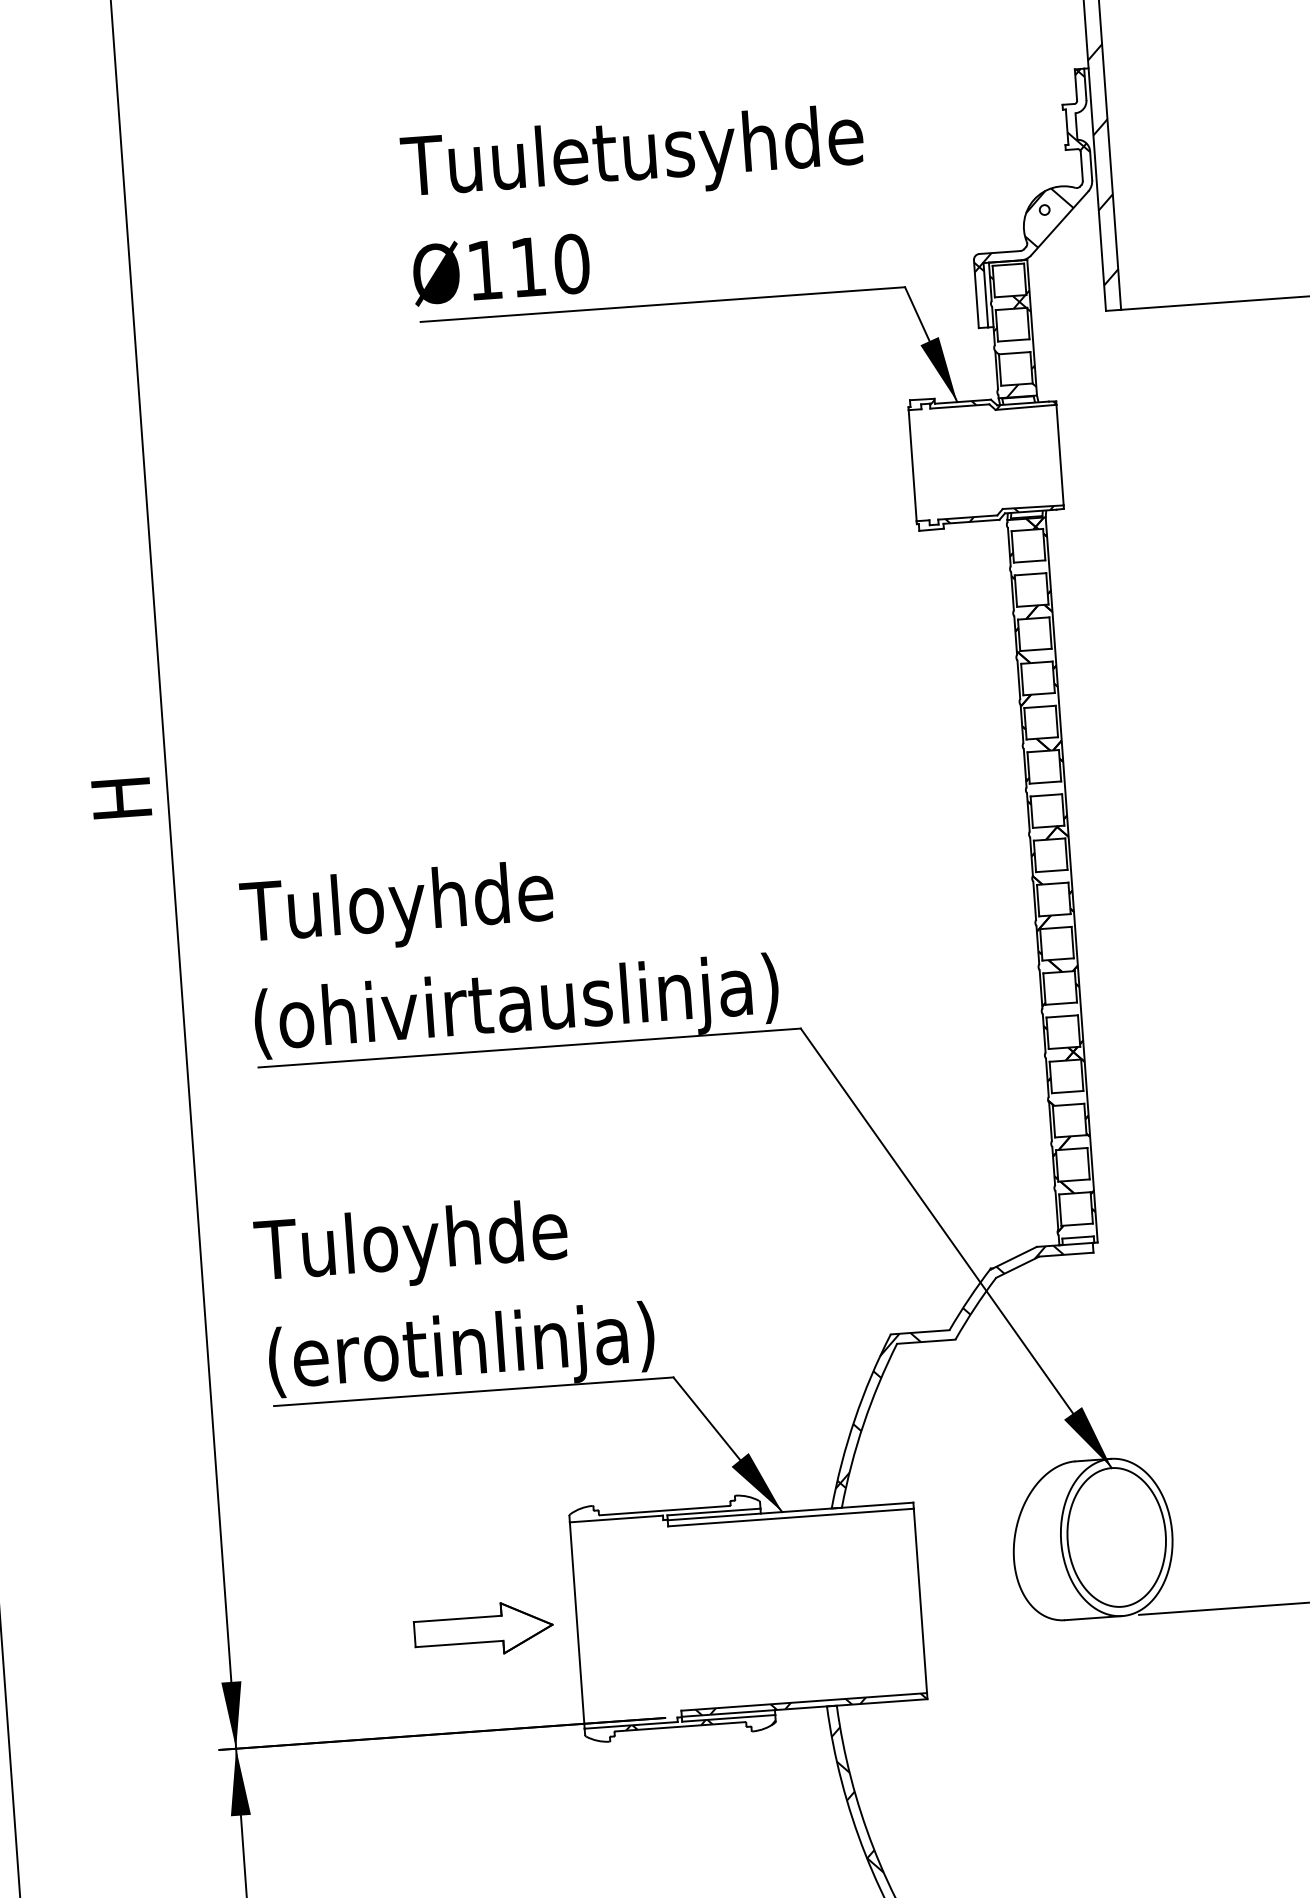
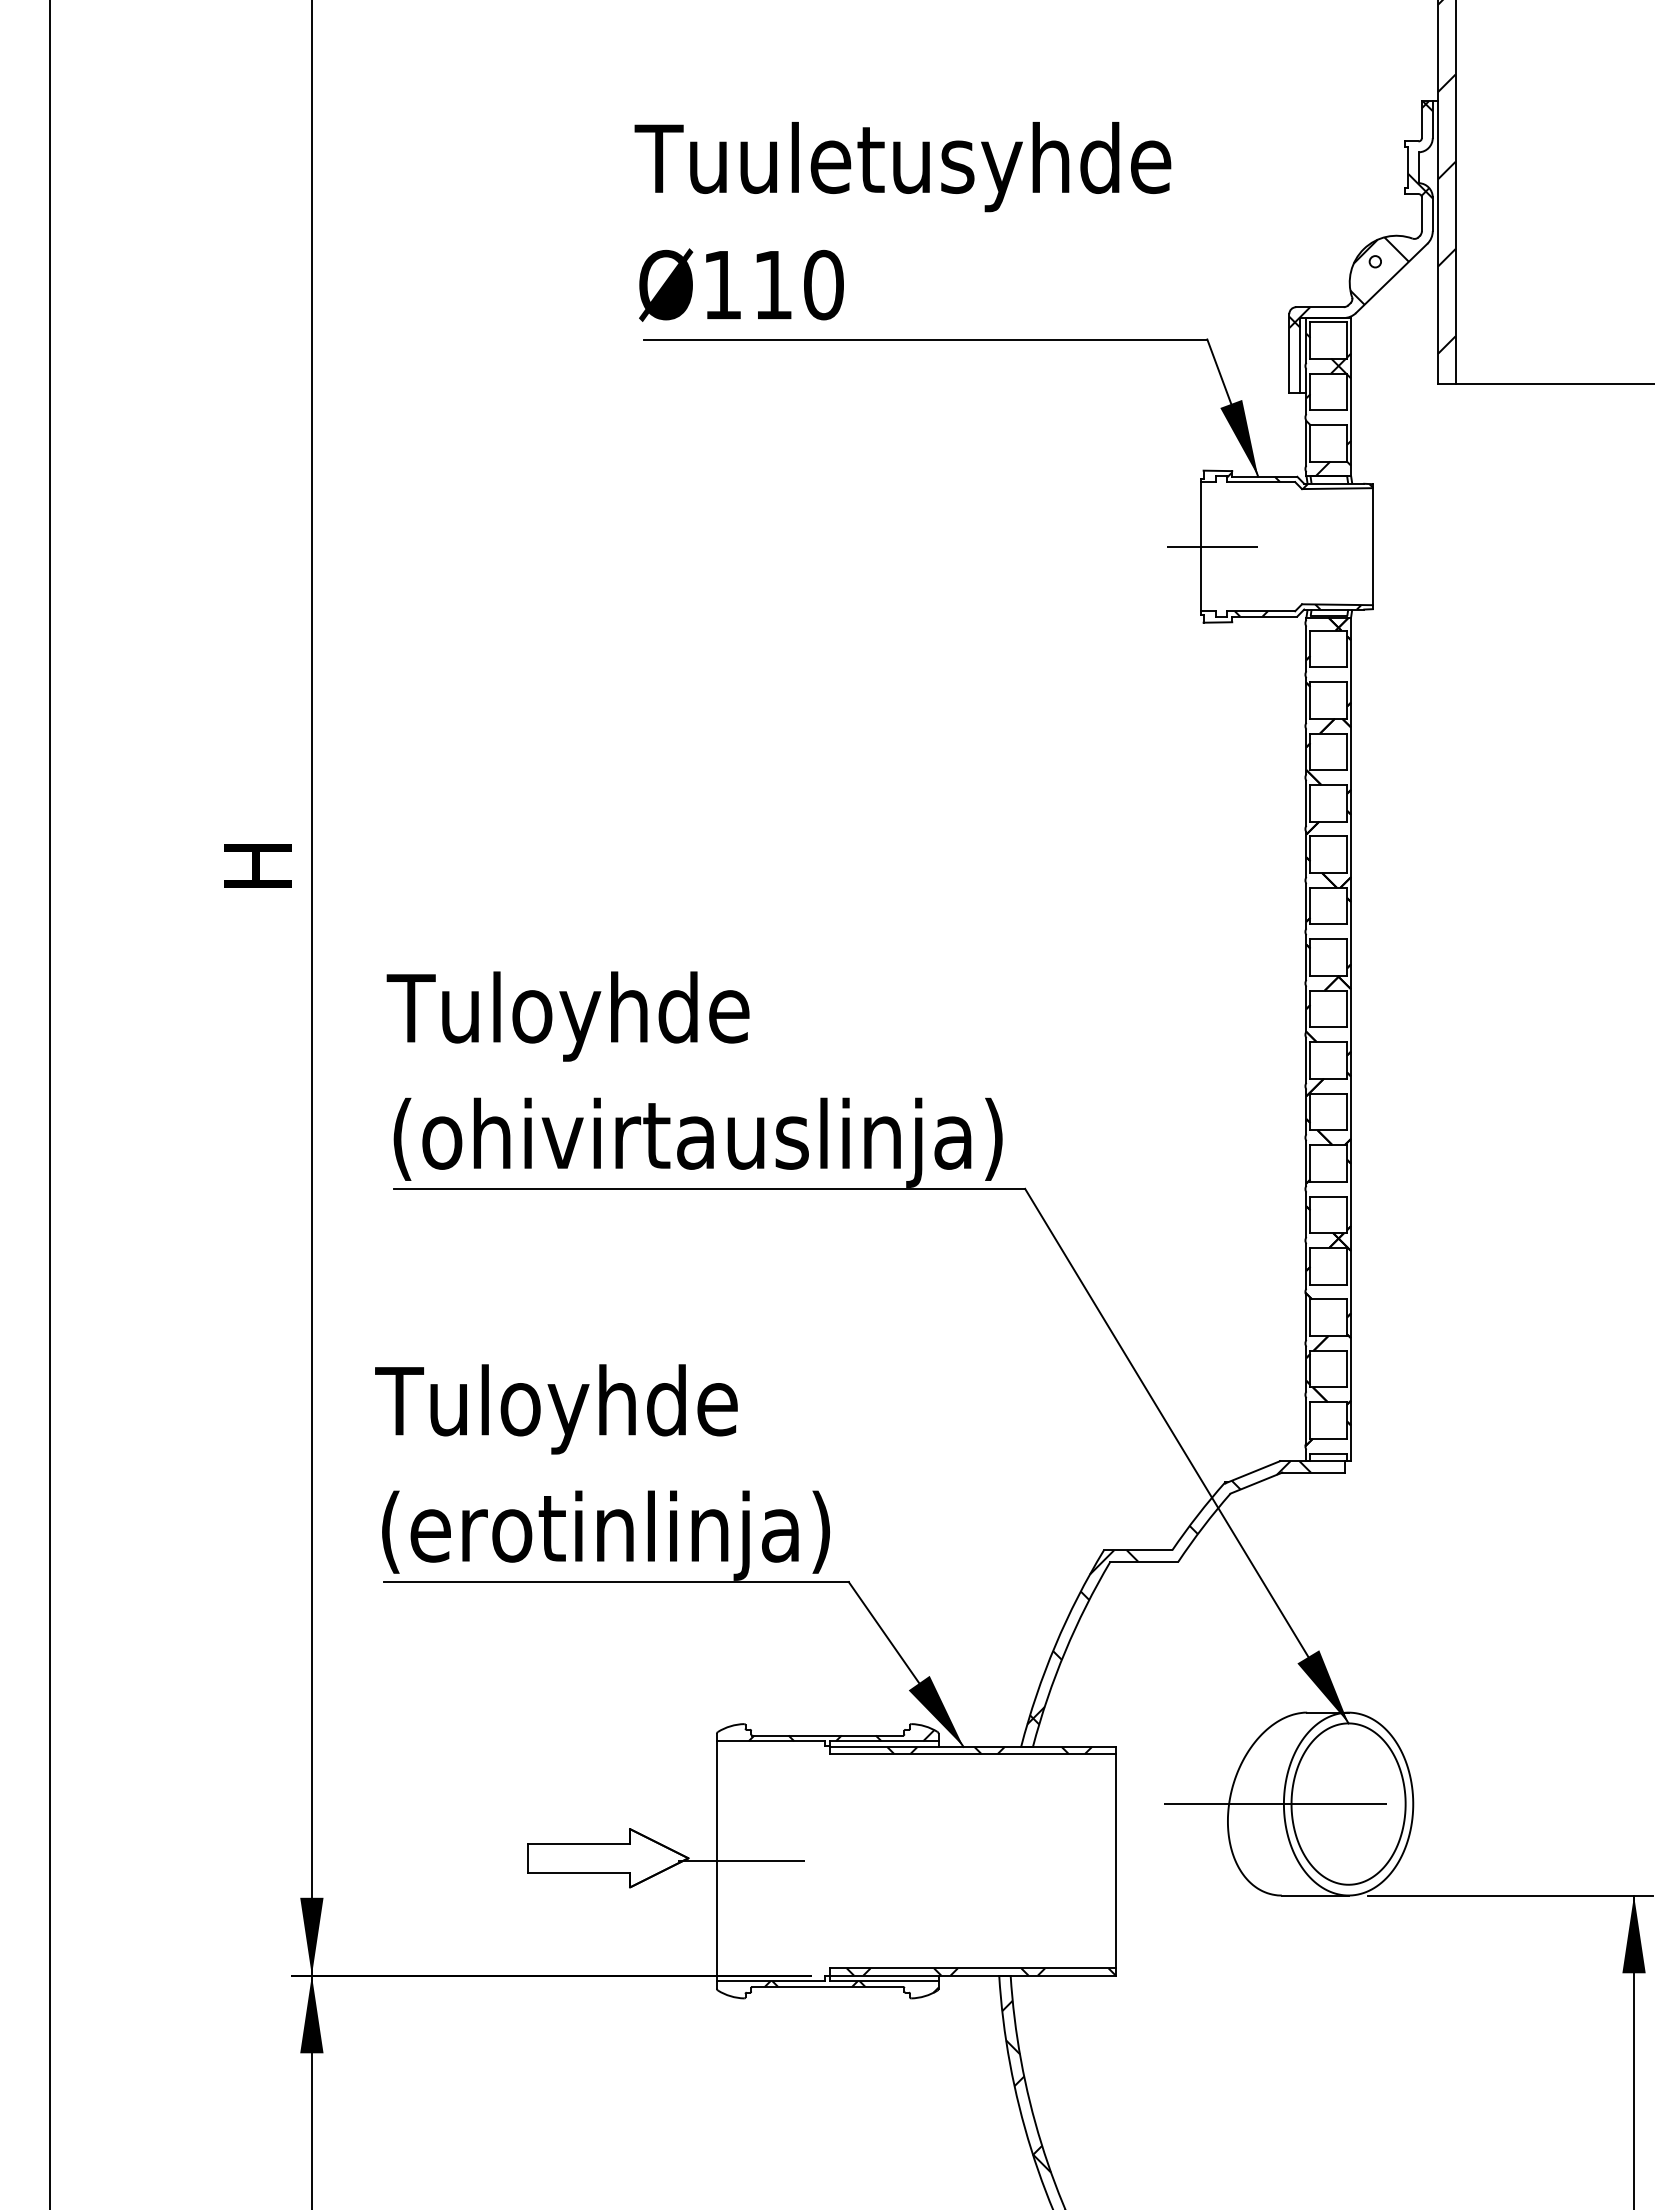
line: (922, 464) -> (1212, 546), added
hatch: (676, 1509) -> (841, 1735), added
hatch: (804, 1513) -> (989, 1750), added
line: (1053, 1542) -> (1275, 1804), added
line: (598, 1624) -> (741, 1861), added

